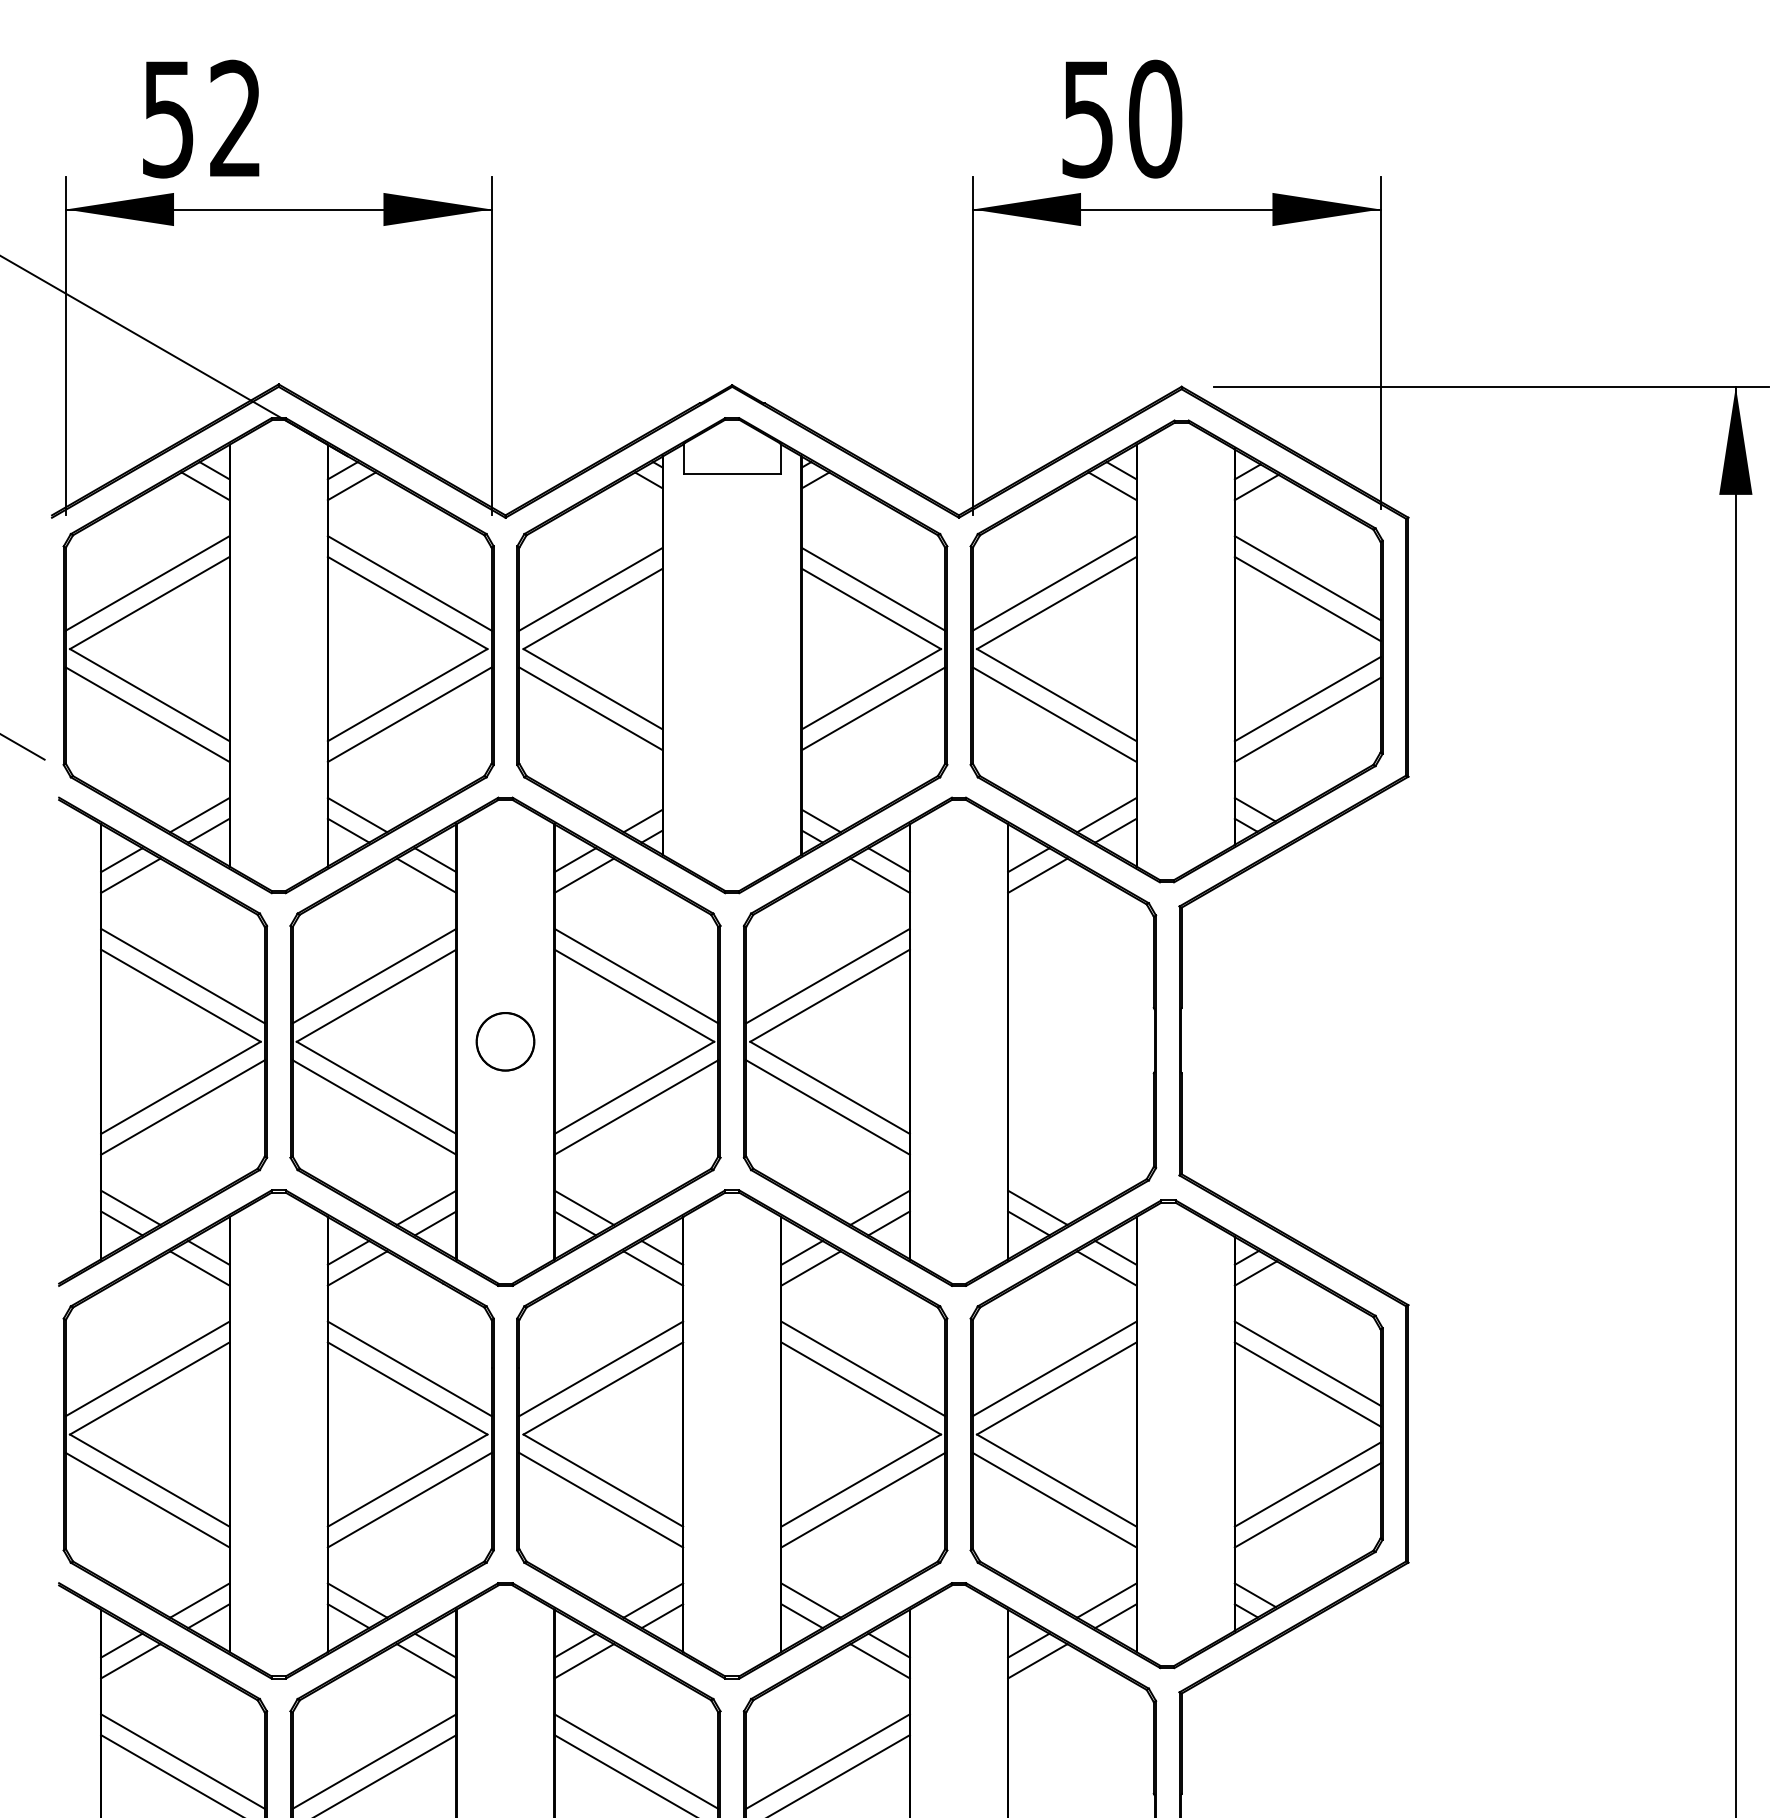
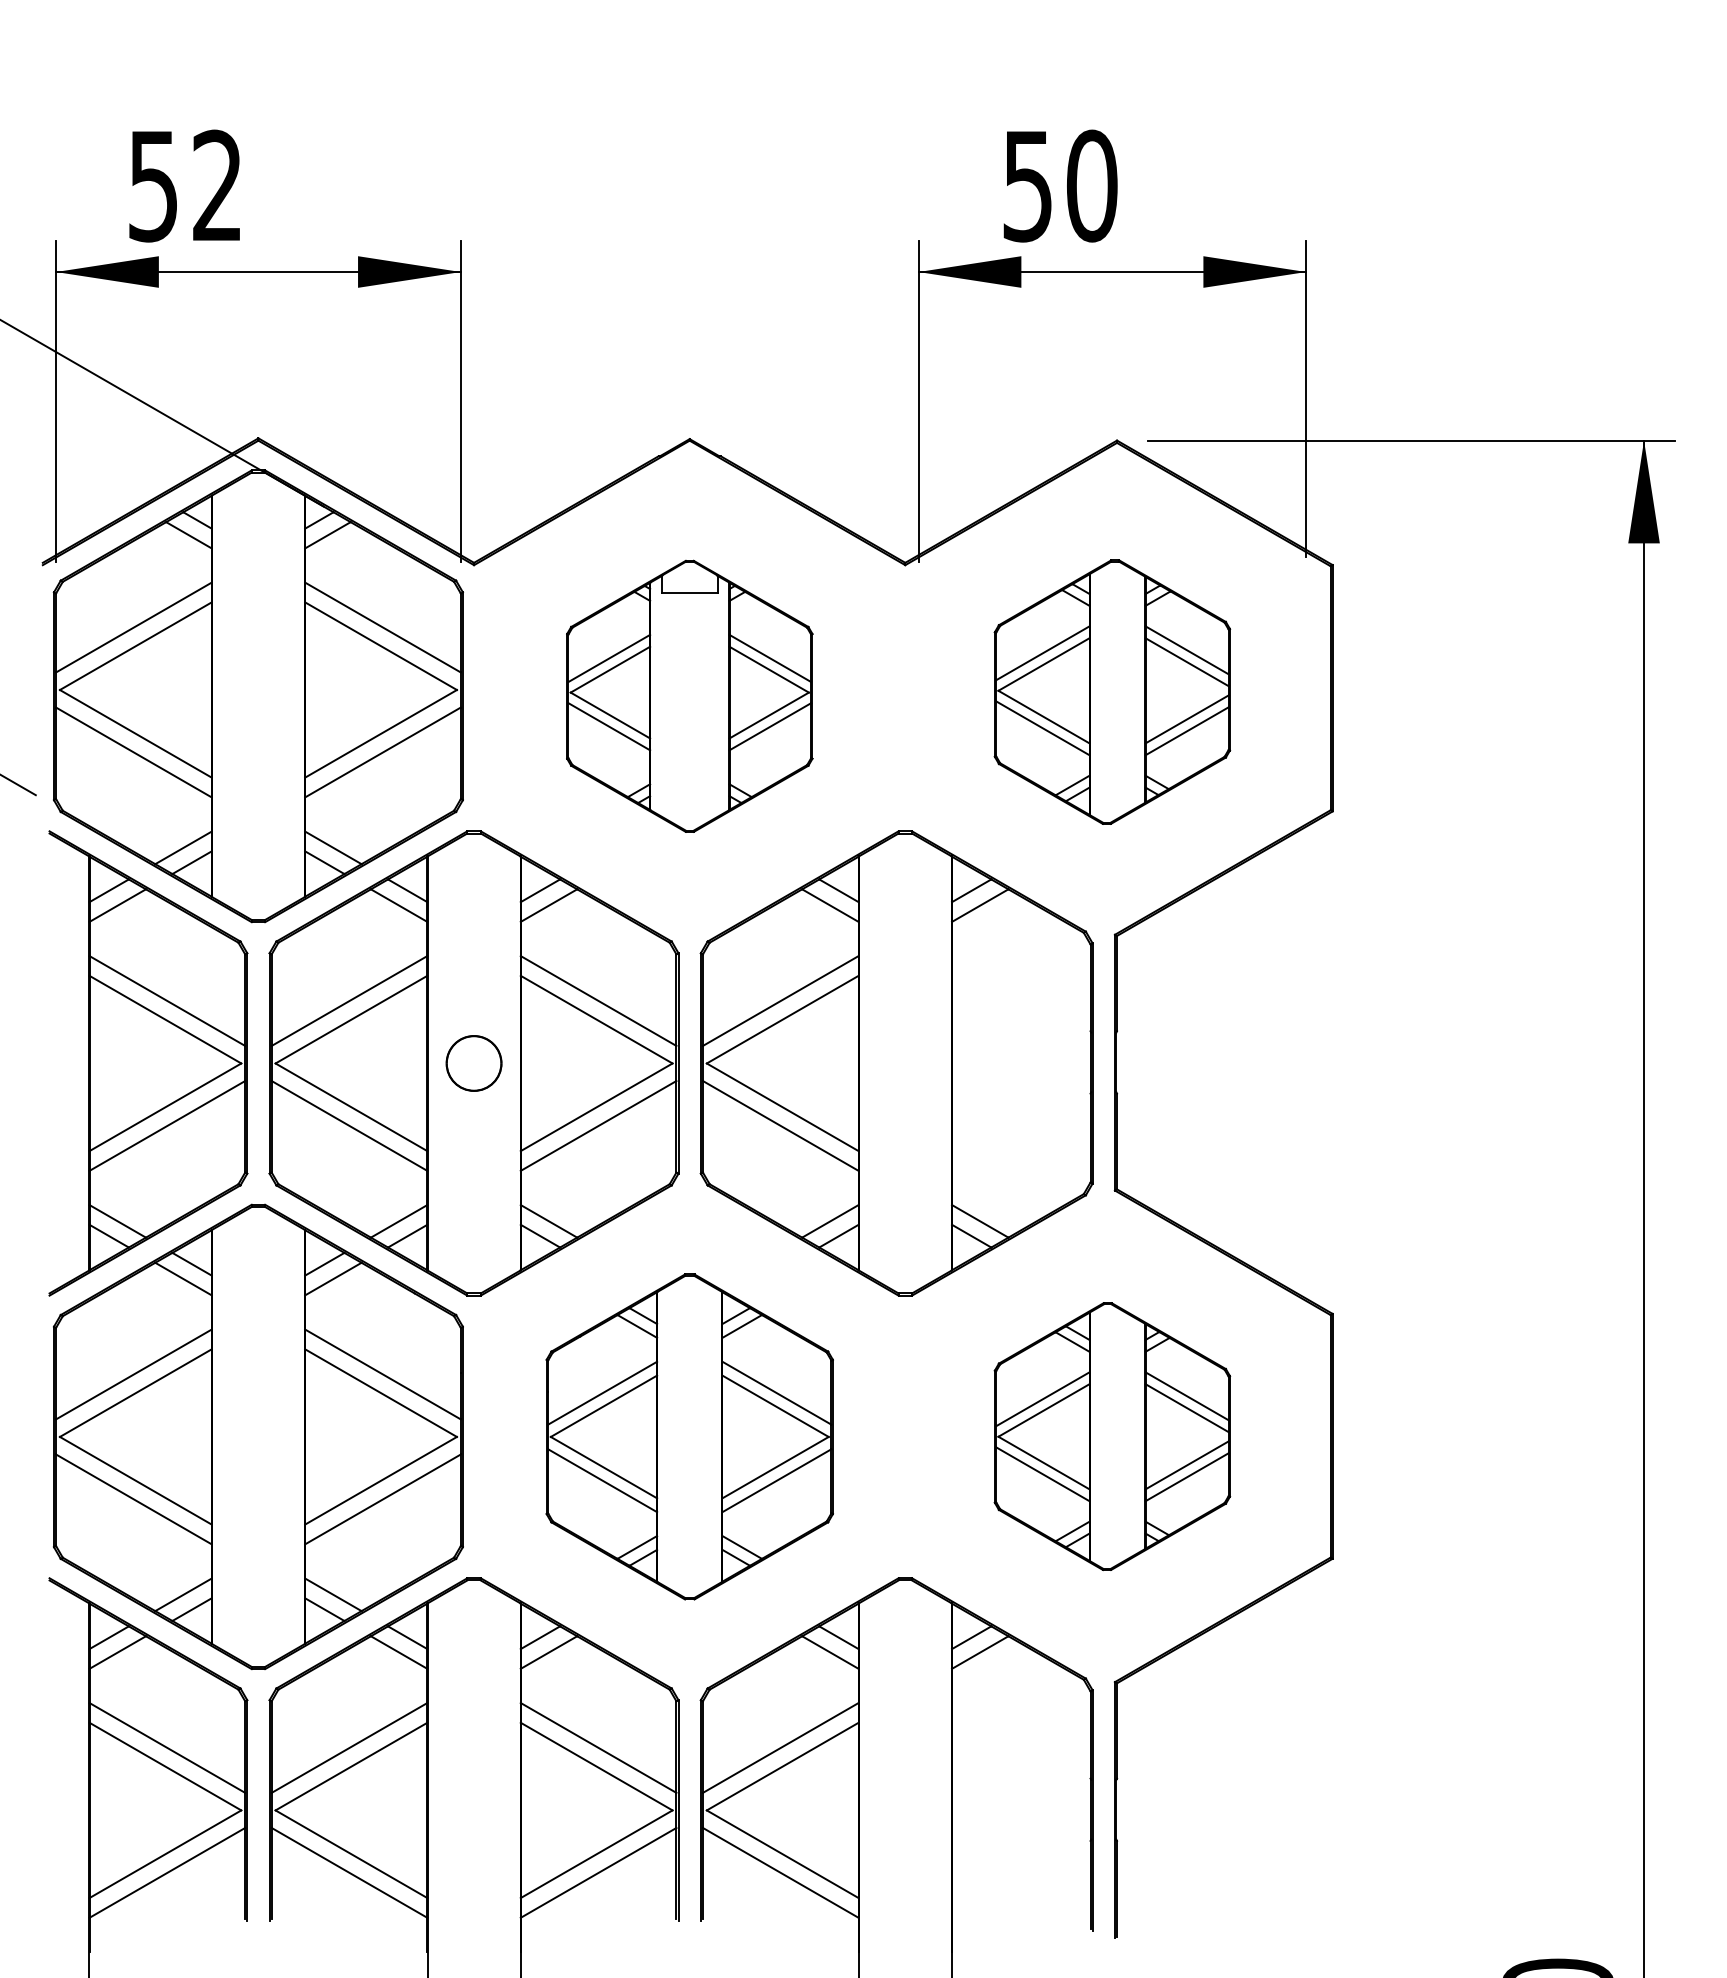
part: (1176, 650) -> (1112, 691), size x0.6
part: (732, 655) -> (689, 696), size x0.6
part: (732, 1434) -> (689, 1436), size x0.7
part: (1176, 1434) -> (1112, 1436), size x0.6

